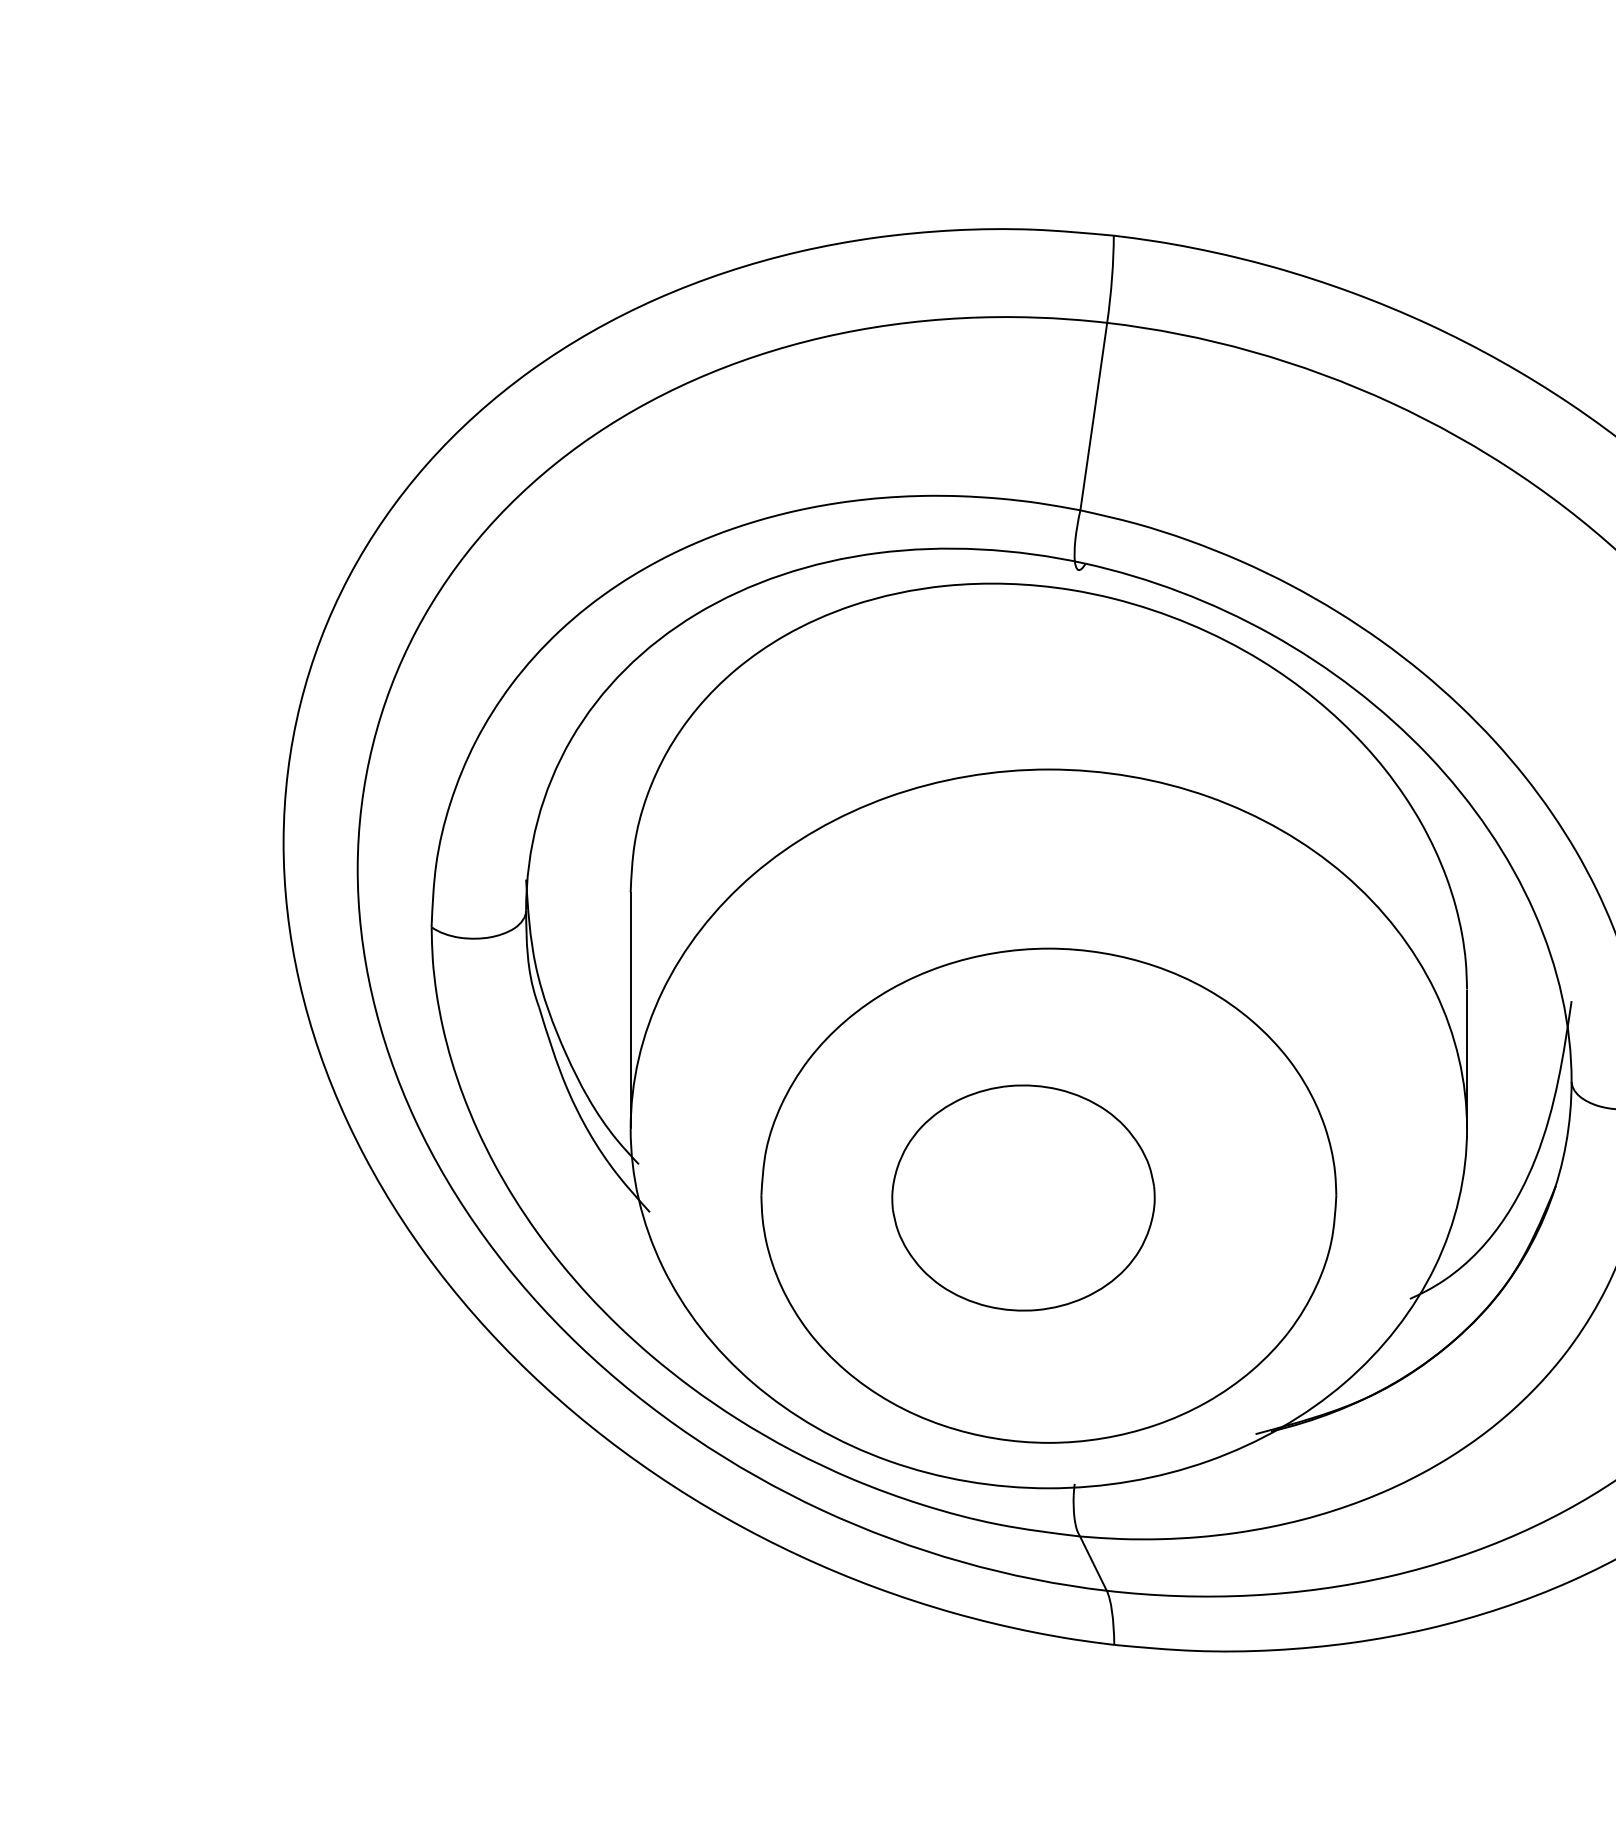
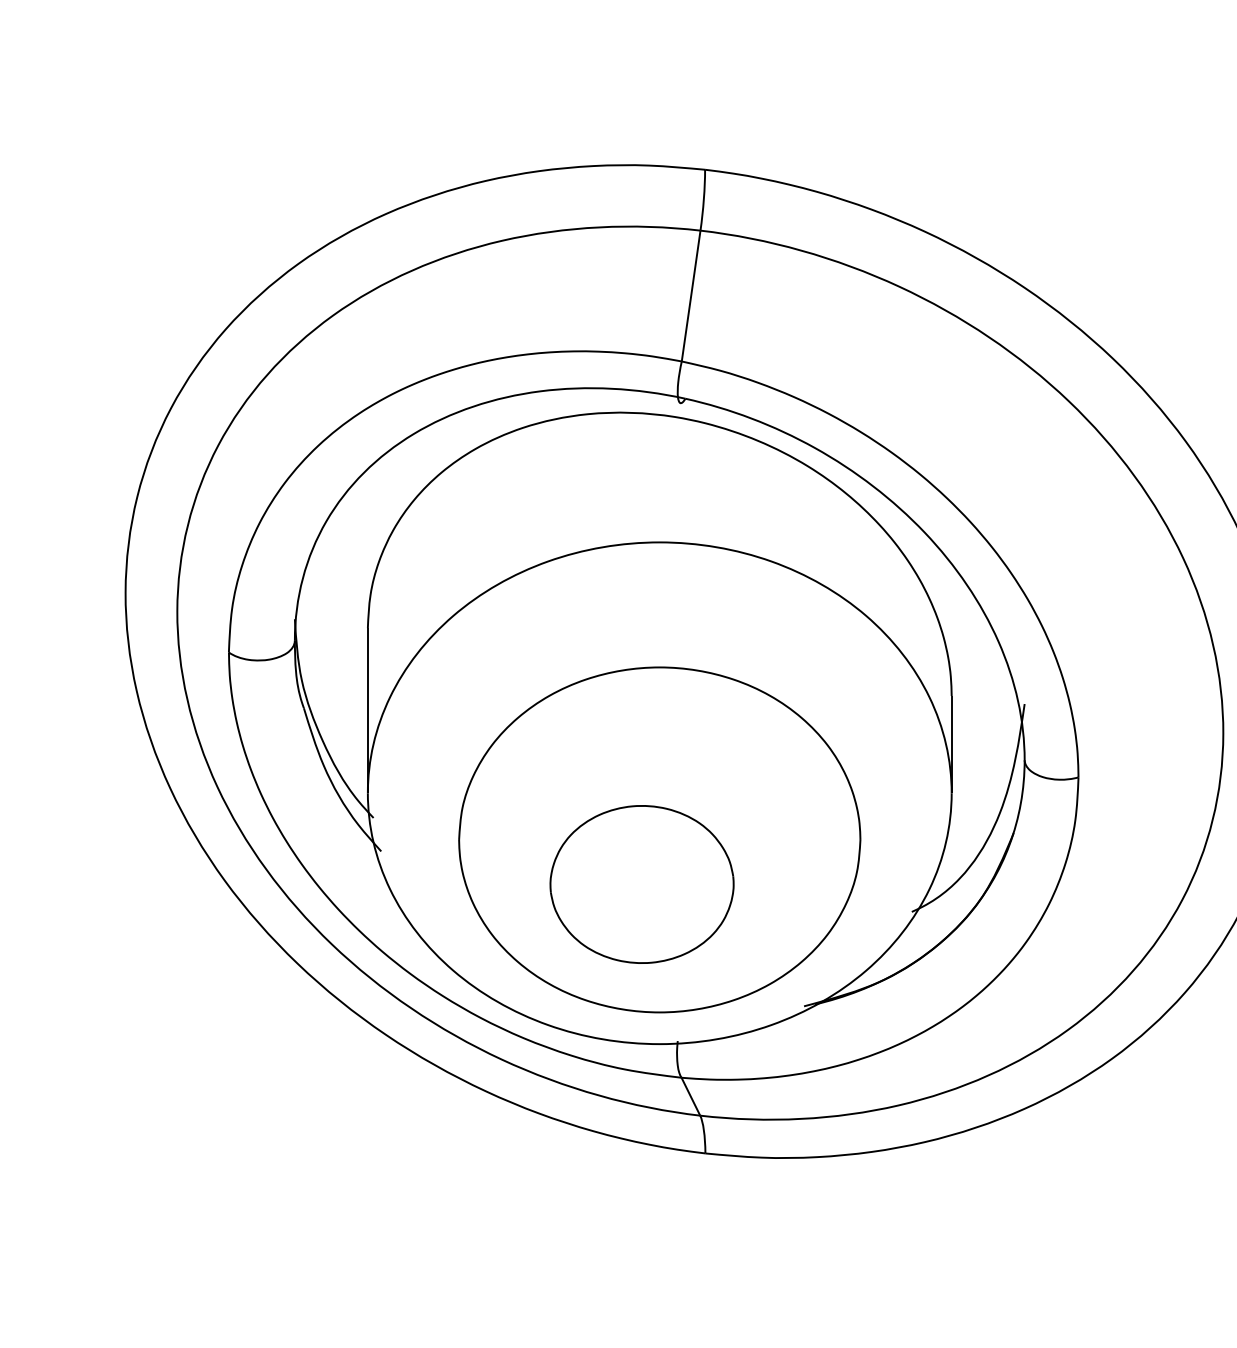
part: (1022, 1198) -> (641, 884), moved

